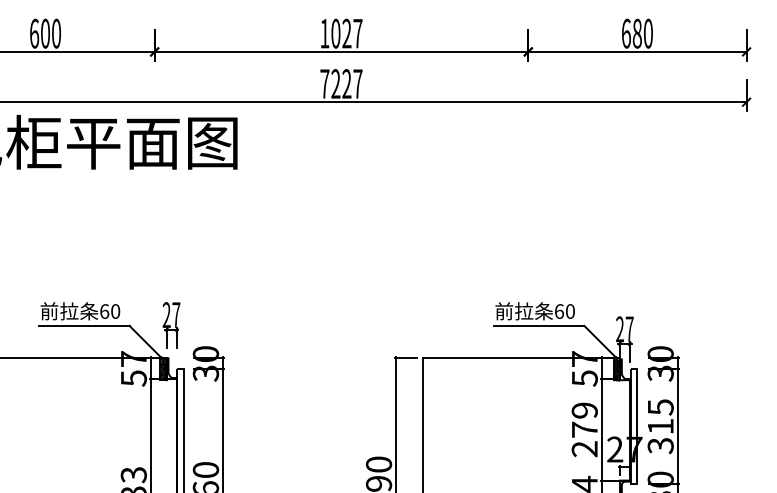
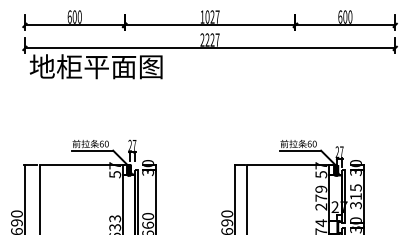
text: (637, 34) -> (345, 17), 680 -> 600
text: (324, 82) -> (202, 39), 7227 -> 2227

